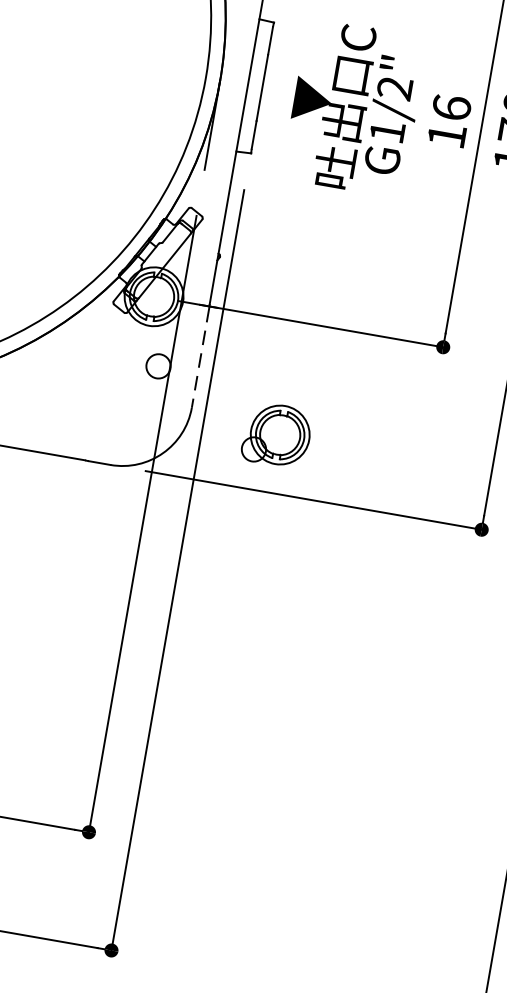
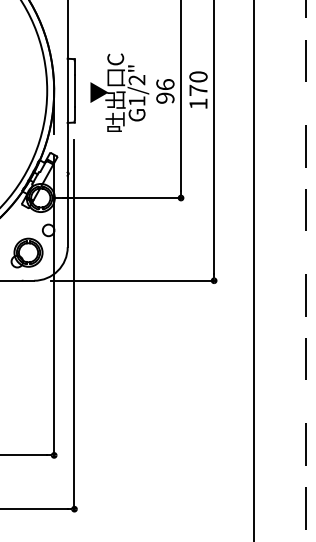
text: (447, 134) -> (165, 97), 16 -> 96
line: (199, 358) -> (67, 223), dashed -> solid
part: (276, 433) -> (26, 252), moved

